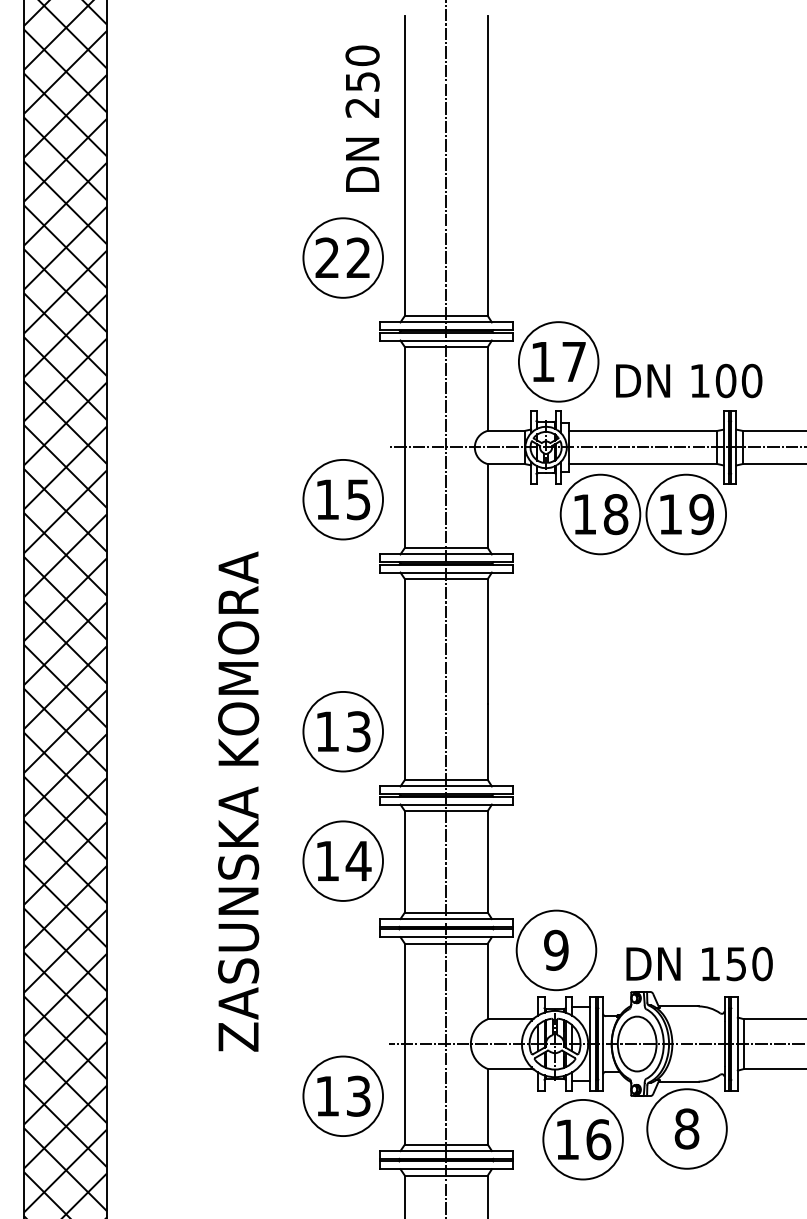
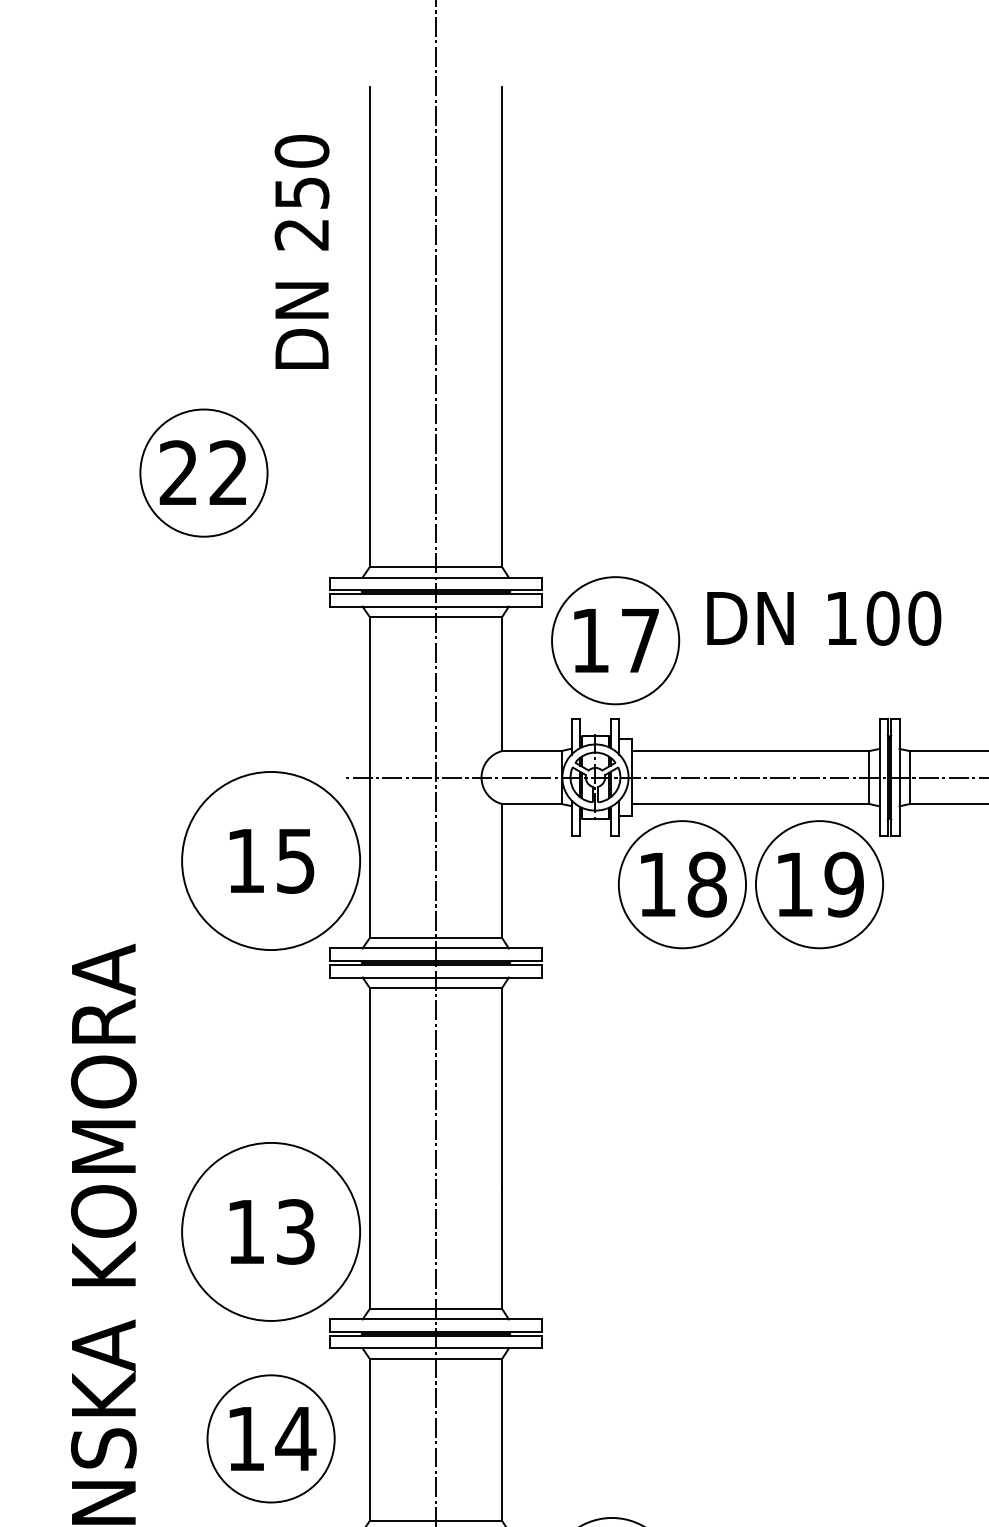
part: (342, 257) -> (202, 472), moved
text: (689, 380) -> (824, 617), moved
circle: (343, 499) -> (271, 860), size x1.4
circle: (343, 731) -> (271, 1231), size x1.4

